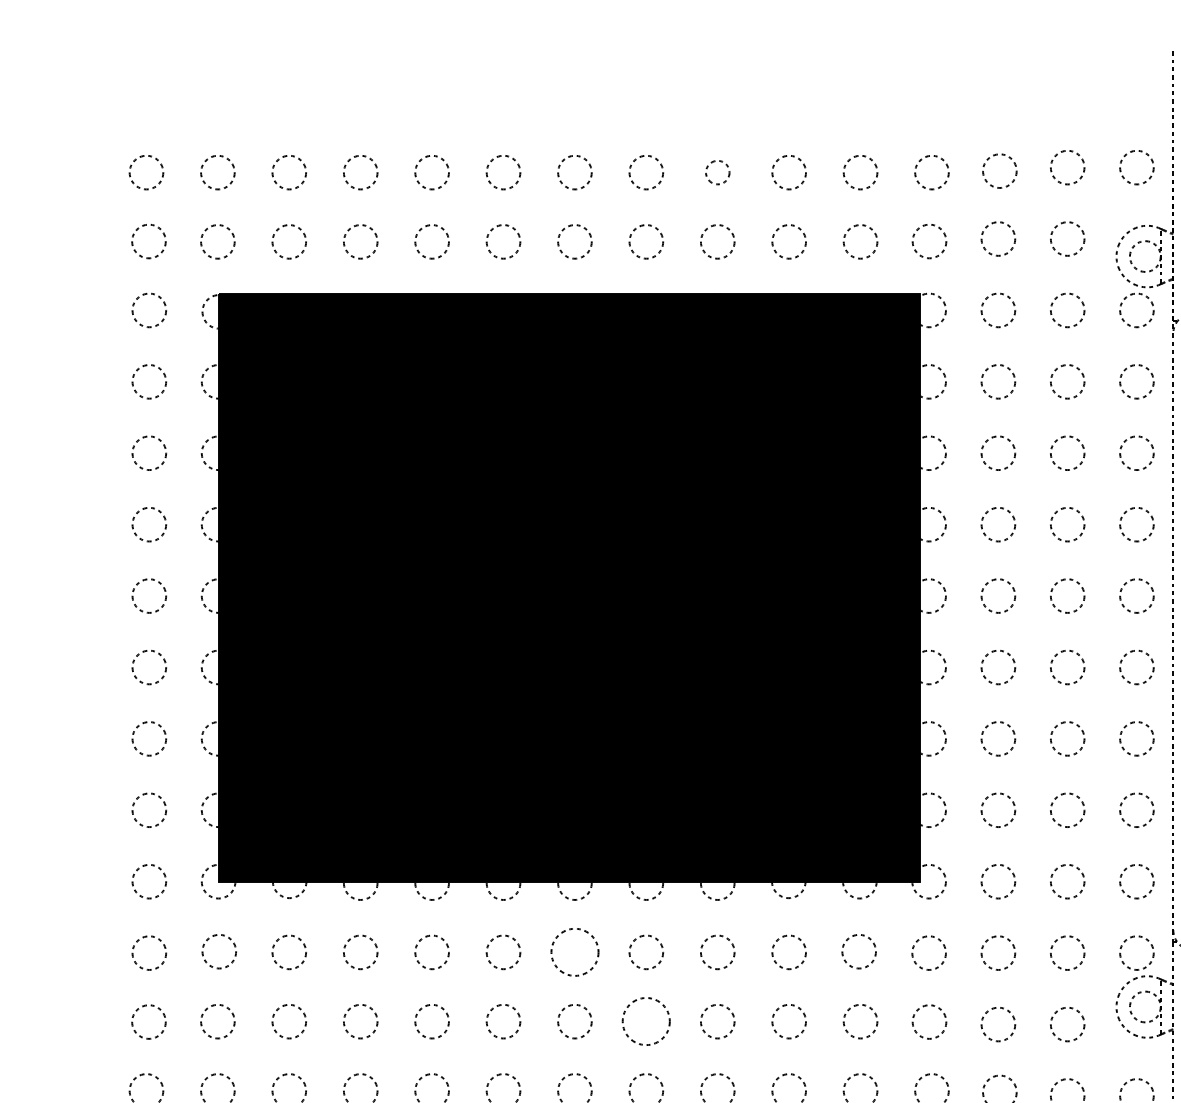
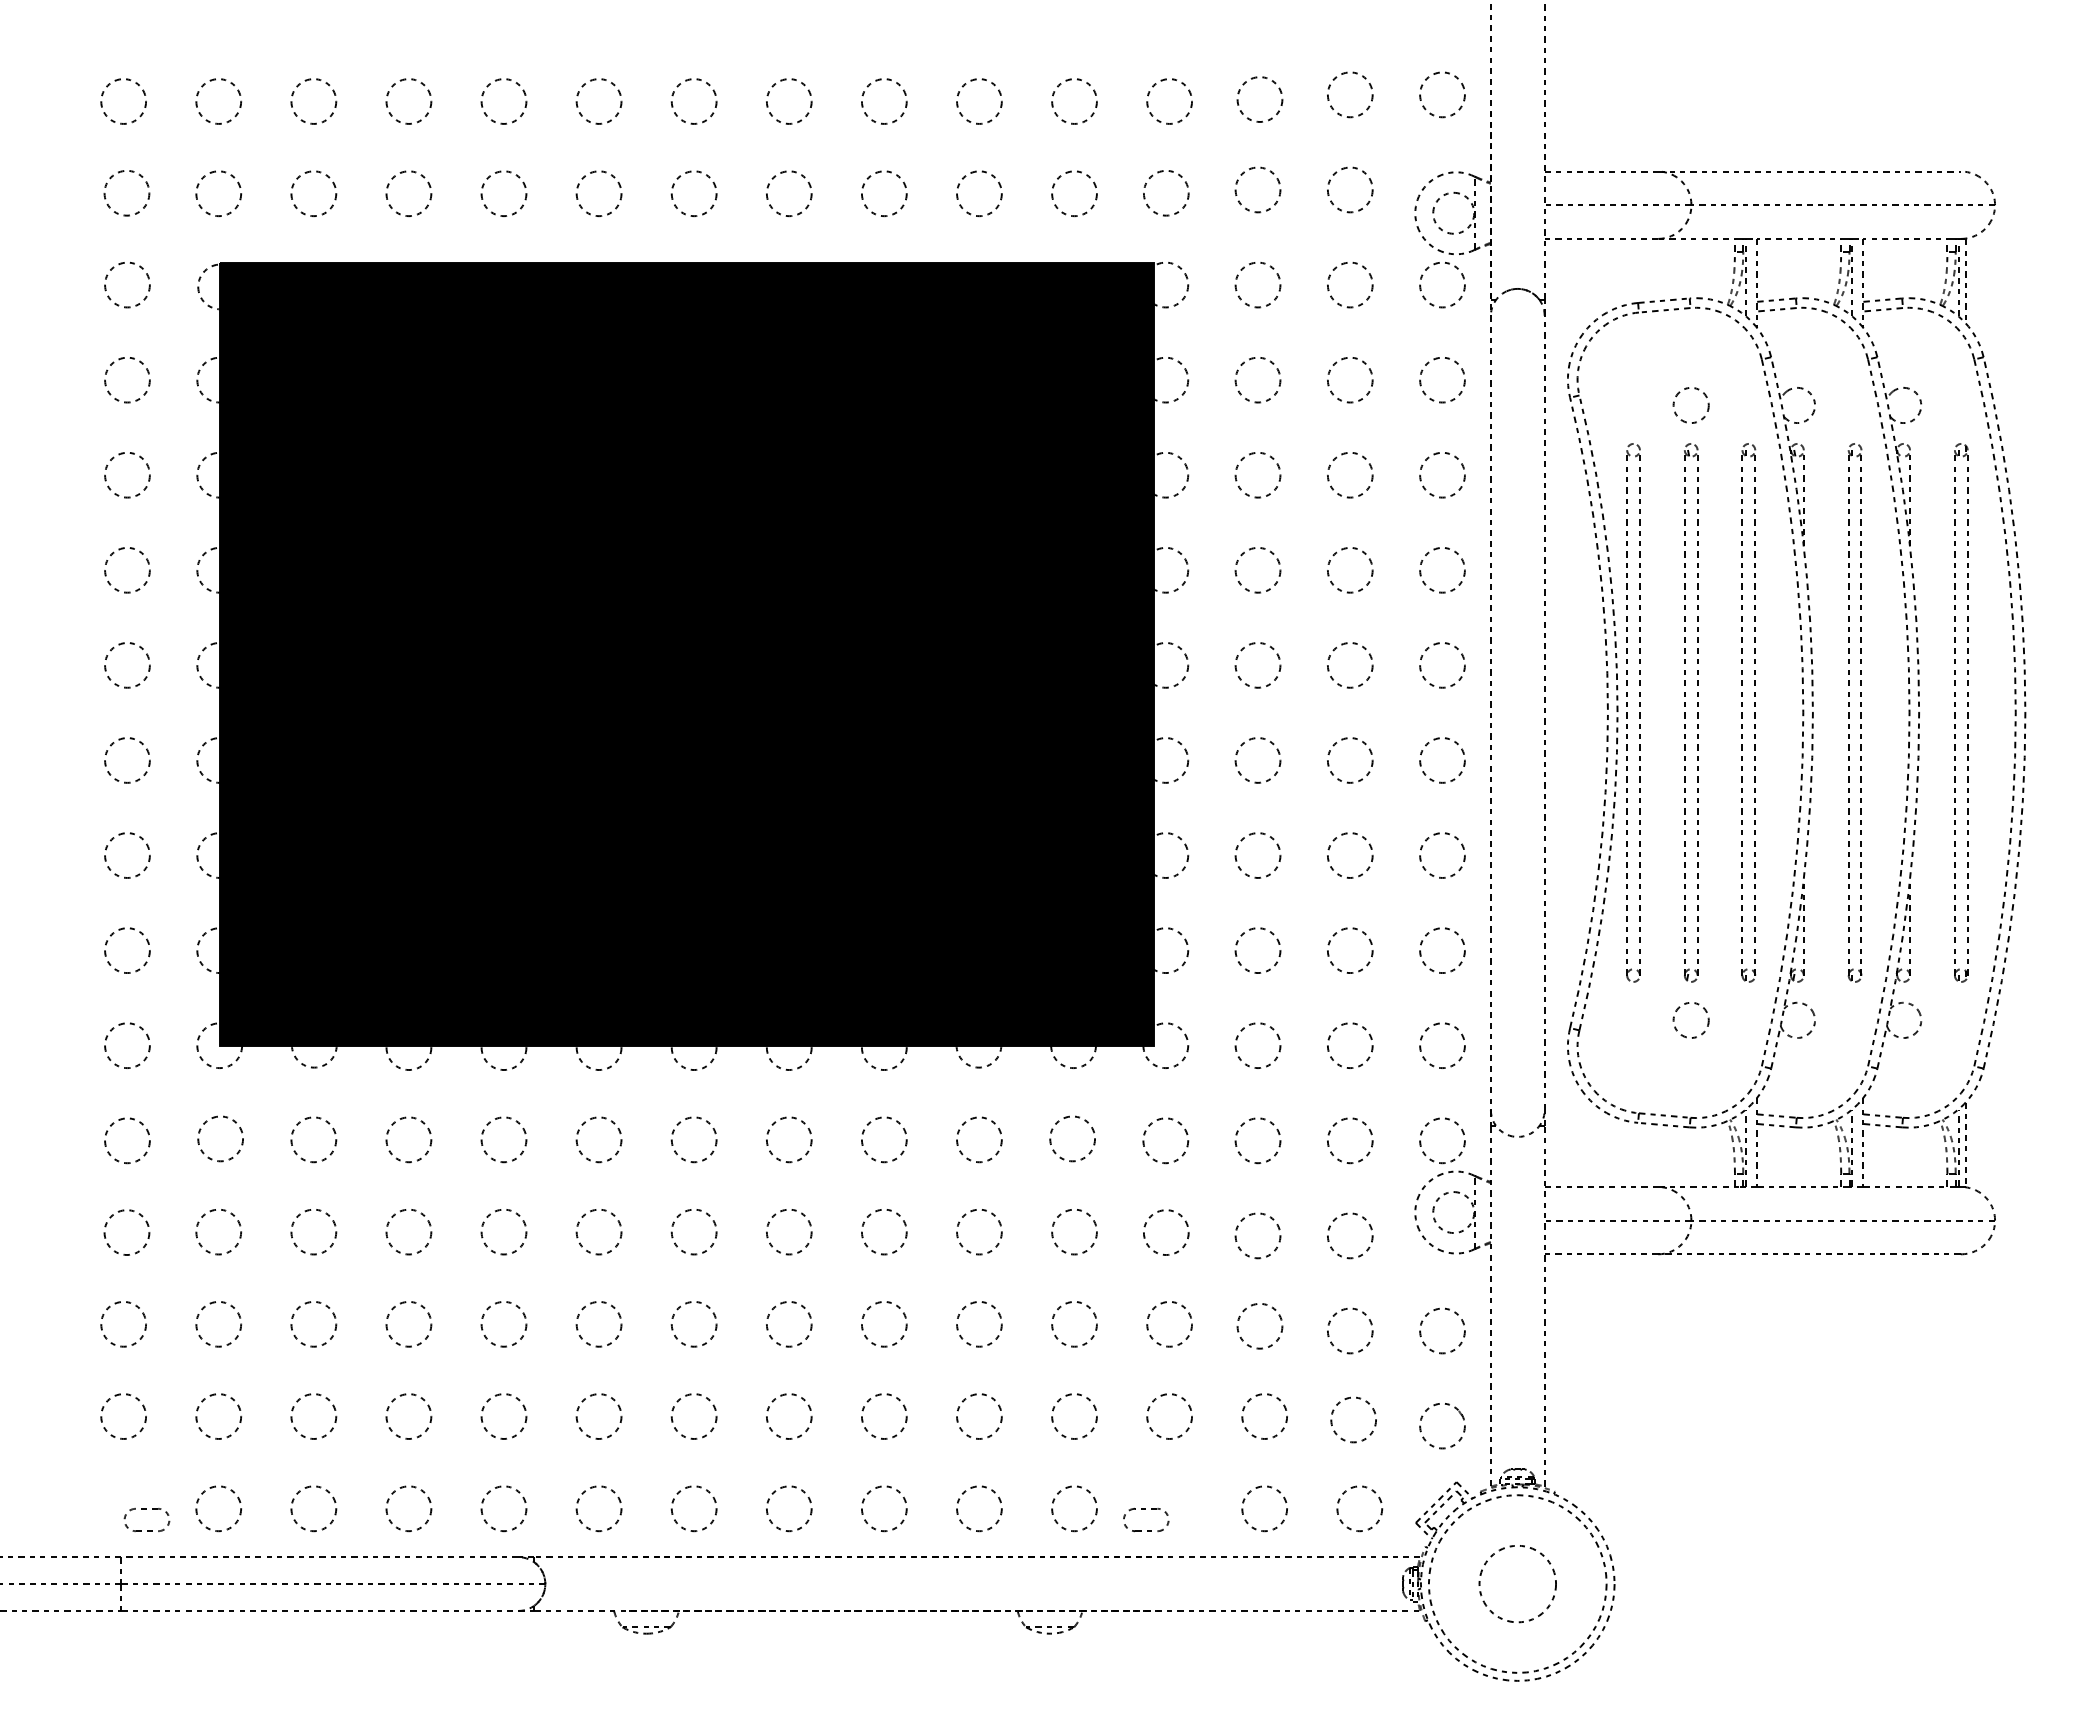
circle: (717, 172) -> (884, 101), size x1.43
circle: (574, 952) -> (693, 1139), size x0.71
circle: (646, 1021) -> (789, 1232), size x0.71

